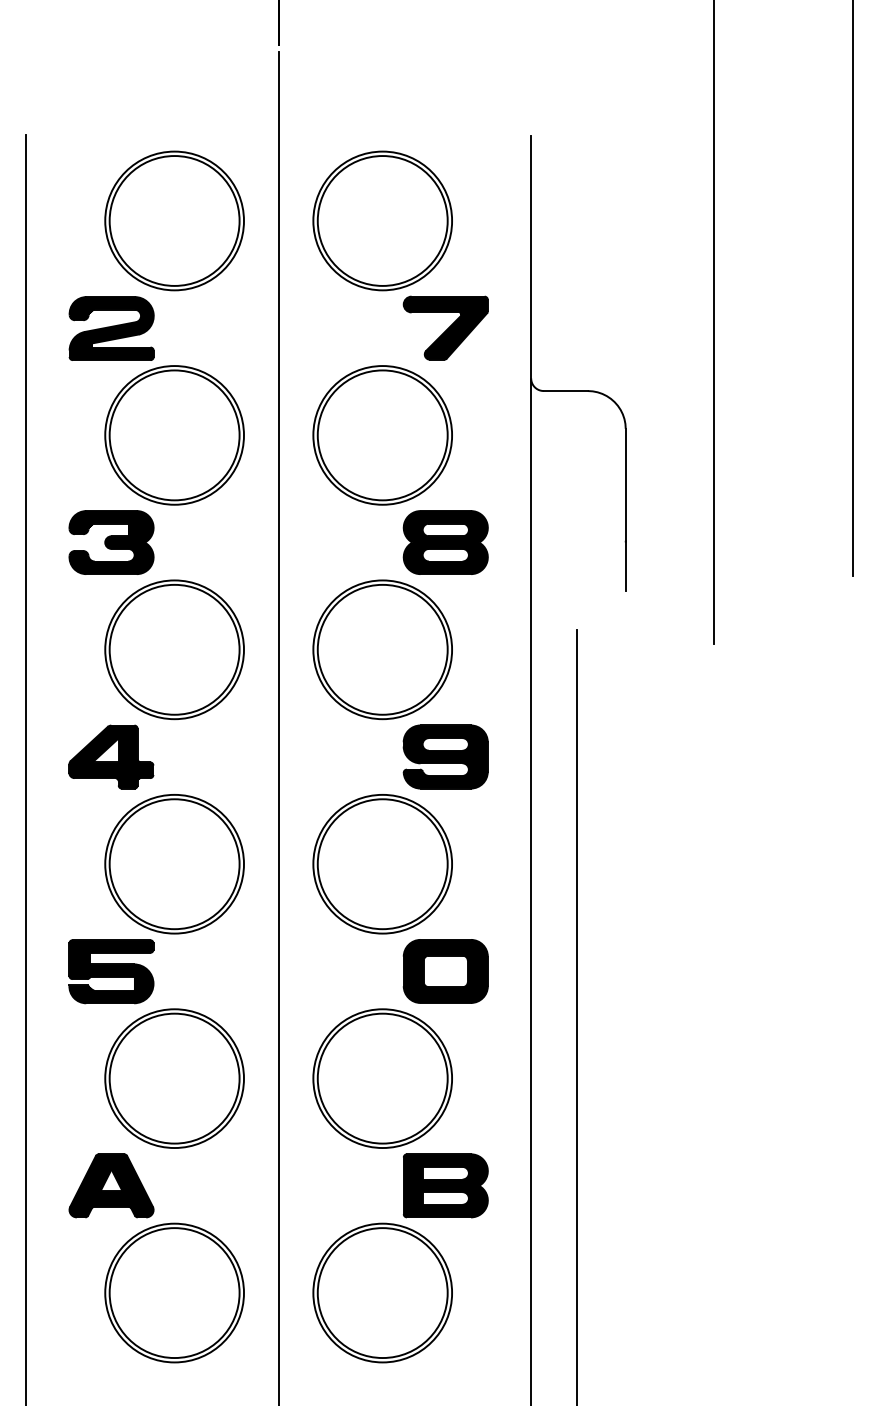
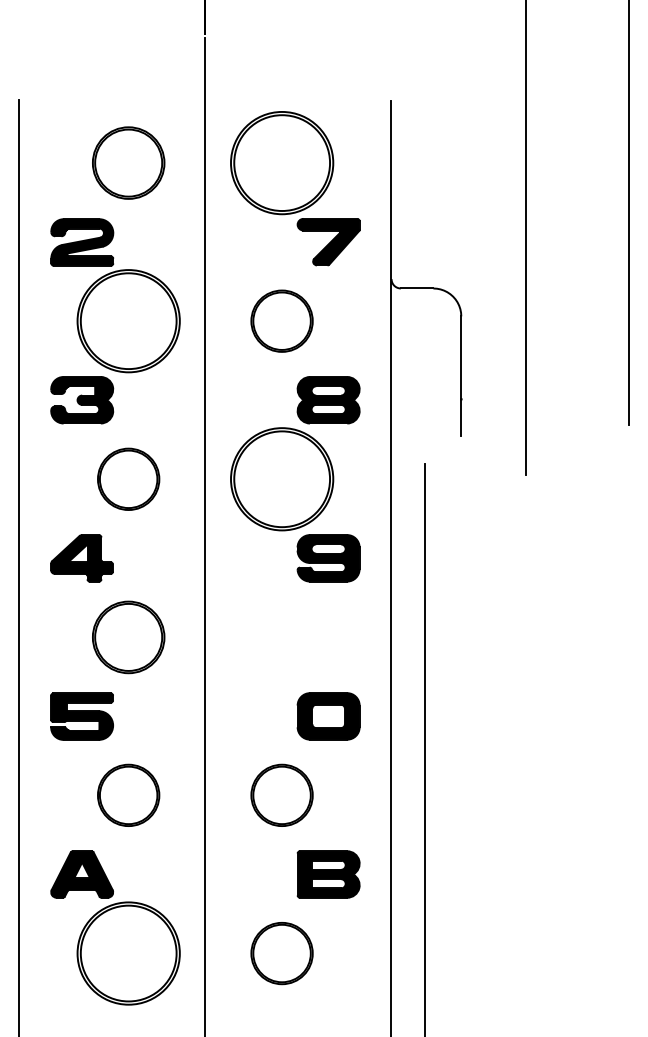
part: (174, 220) -> (128, 162), size x0.7
part: (382, 435) -> (281, 321), size x0.6
part: (174, 649) -> (128, 479), size x0.6
part: (174, 864) -> (128, 637), size x0.7
part: (382, 864) -> (281, 637), removed
part: (174, 1078) -> (128, 795), size x0.6
part: (382, 1078) -> (281, 795), size x0.6
part: (382, 1292) -> (281, 953), size x0.6

